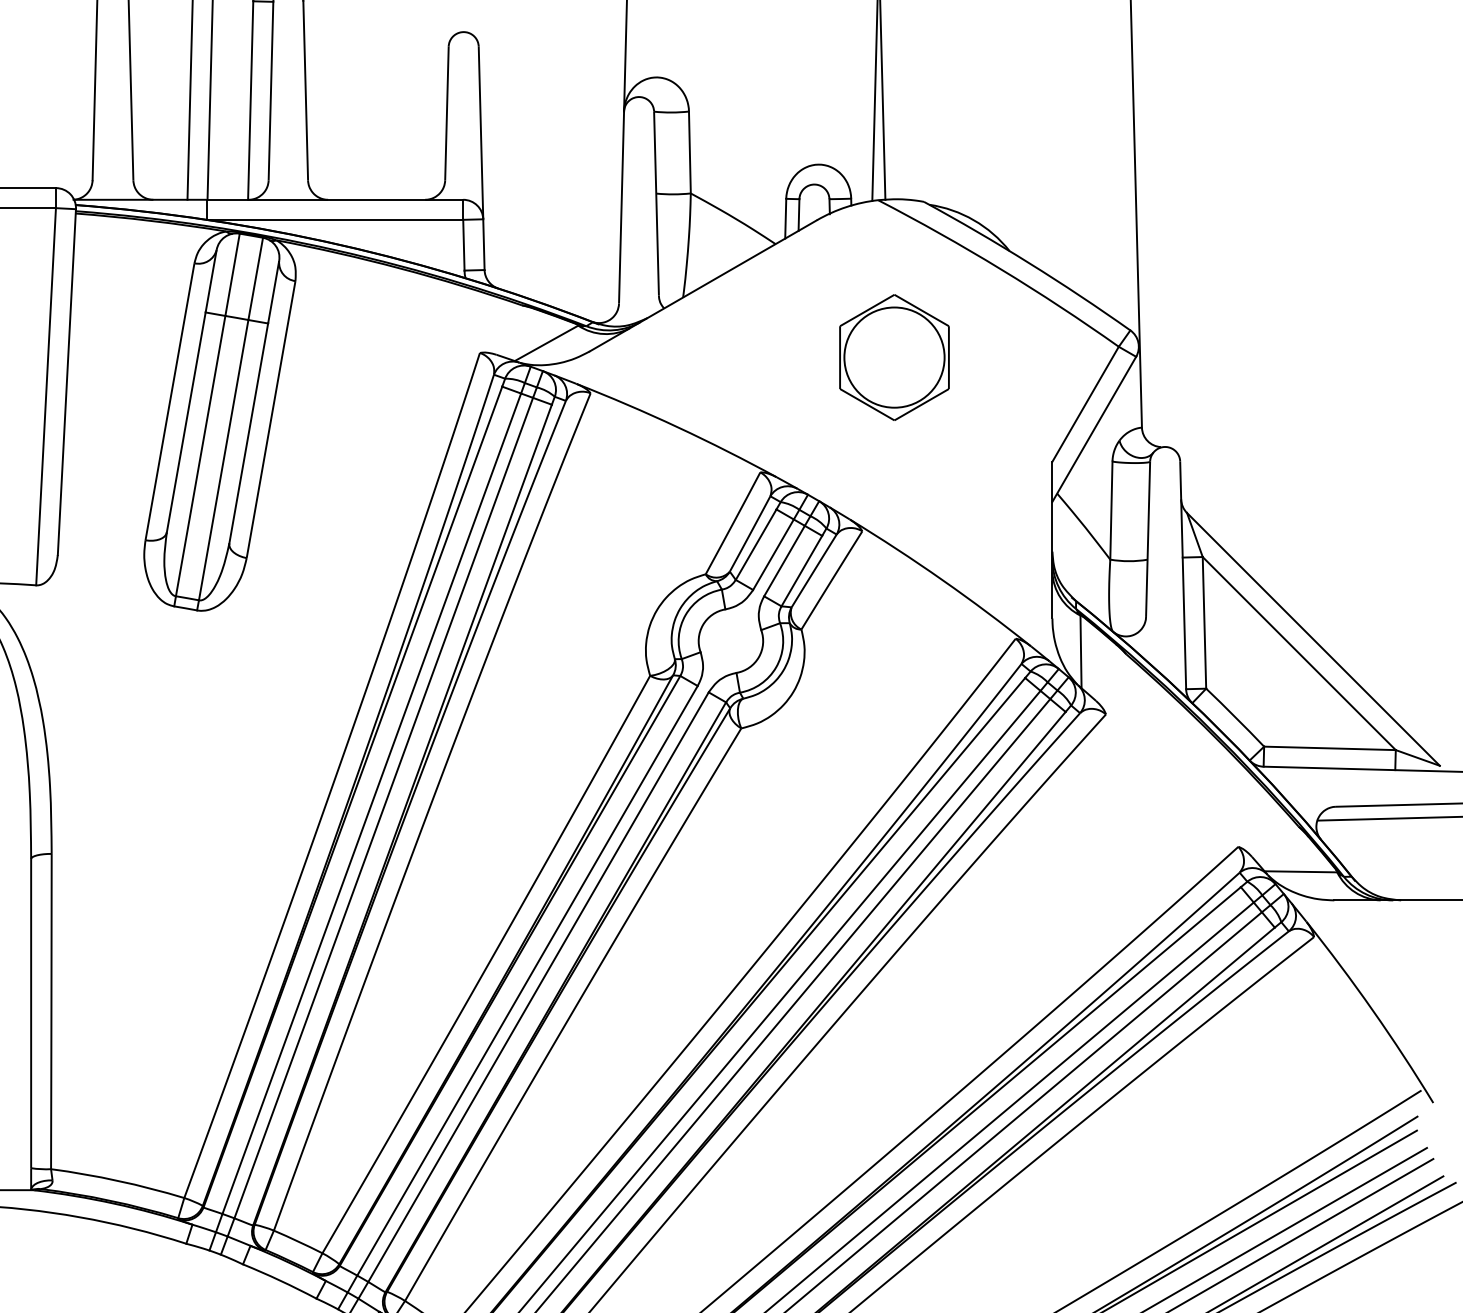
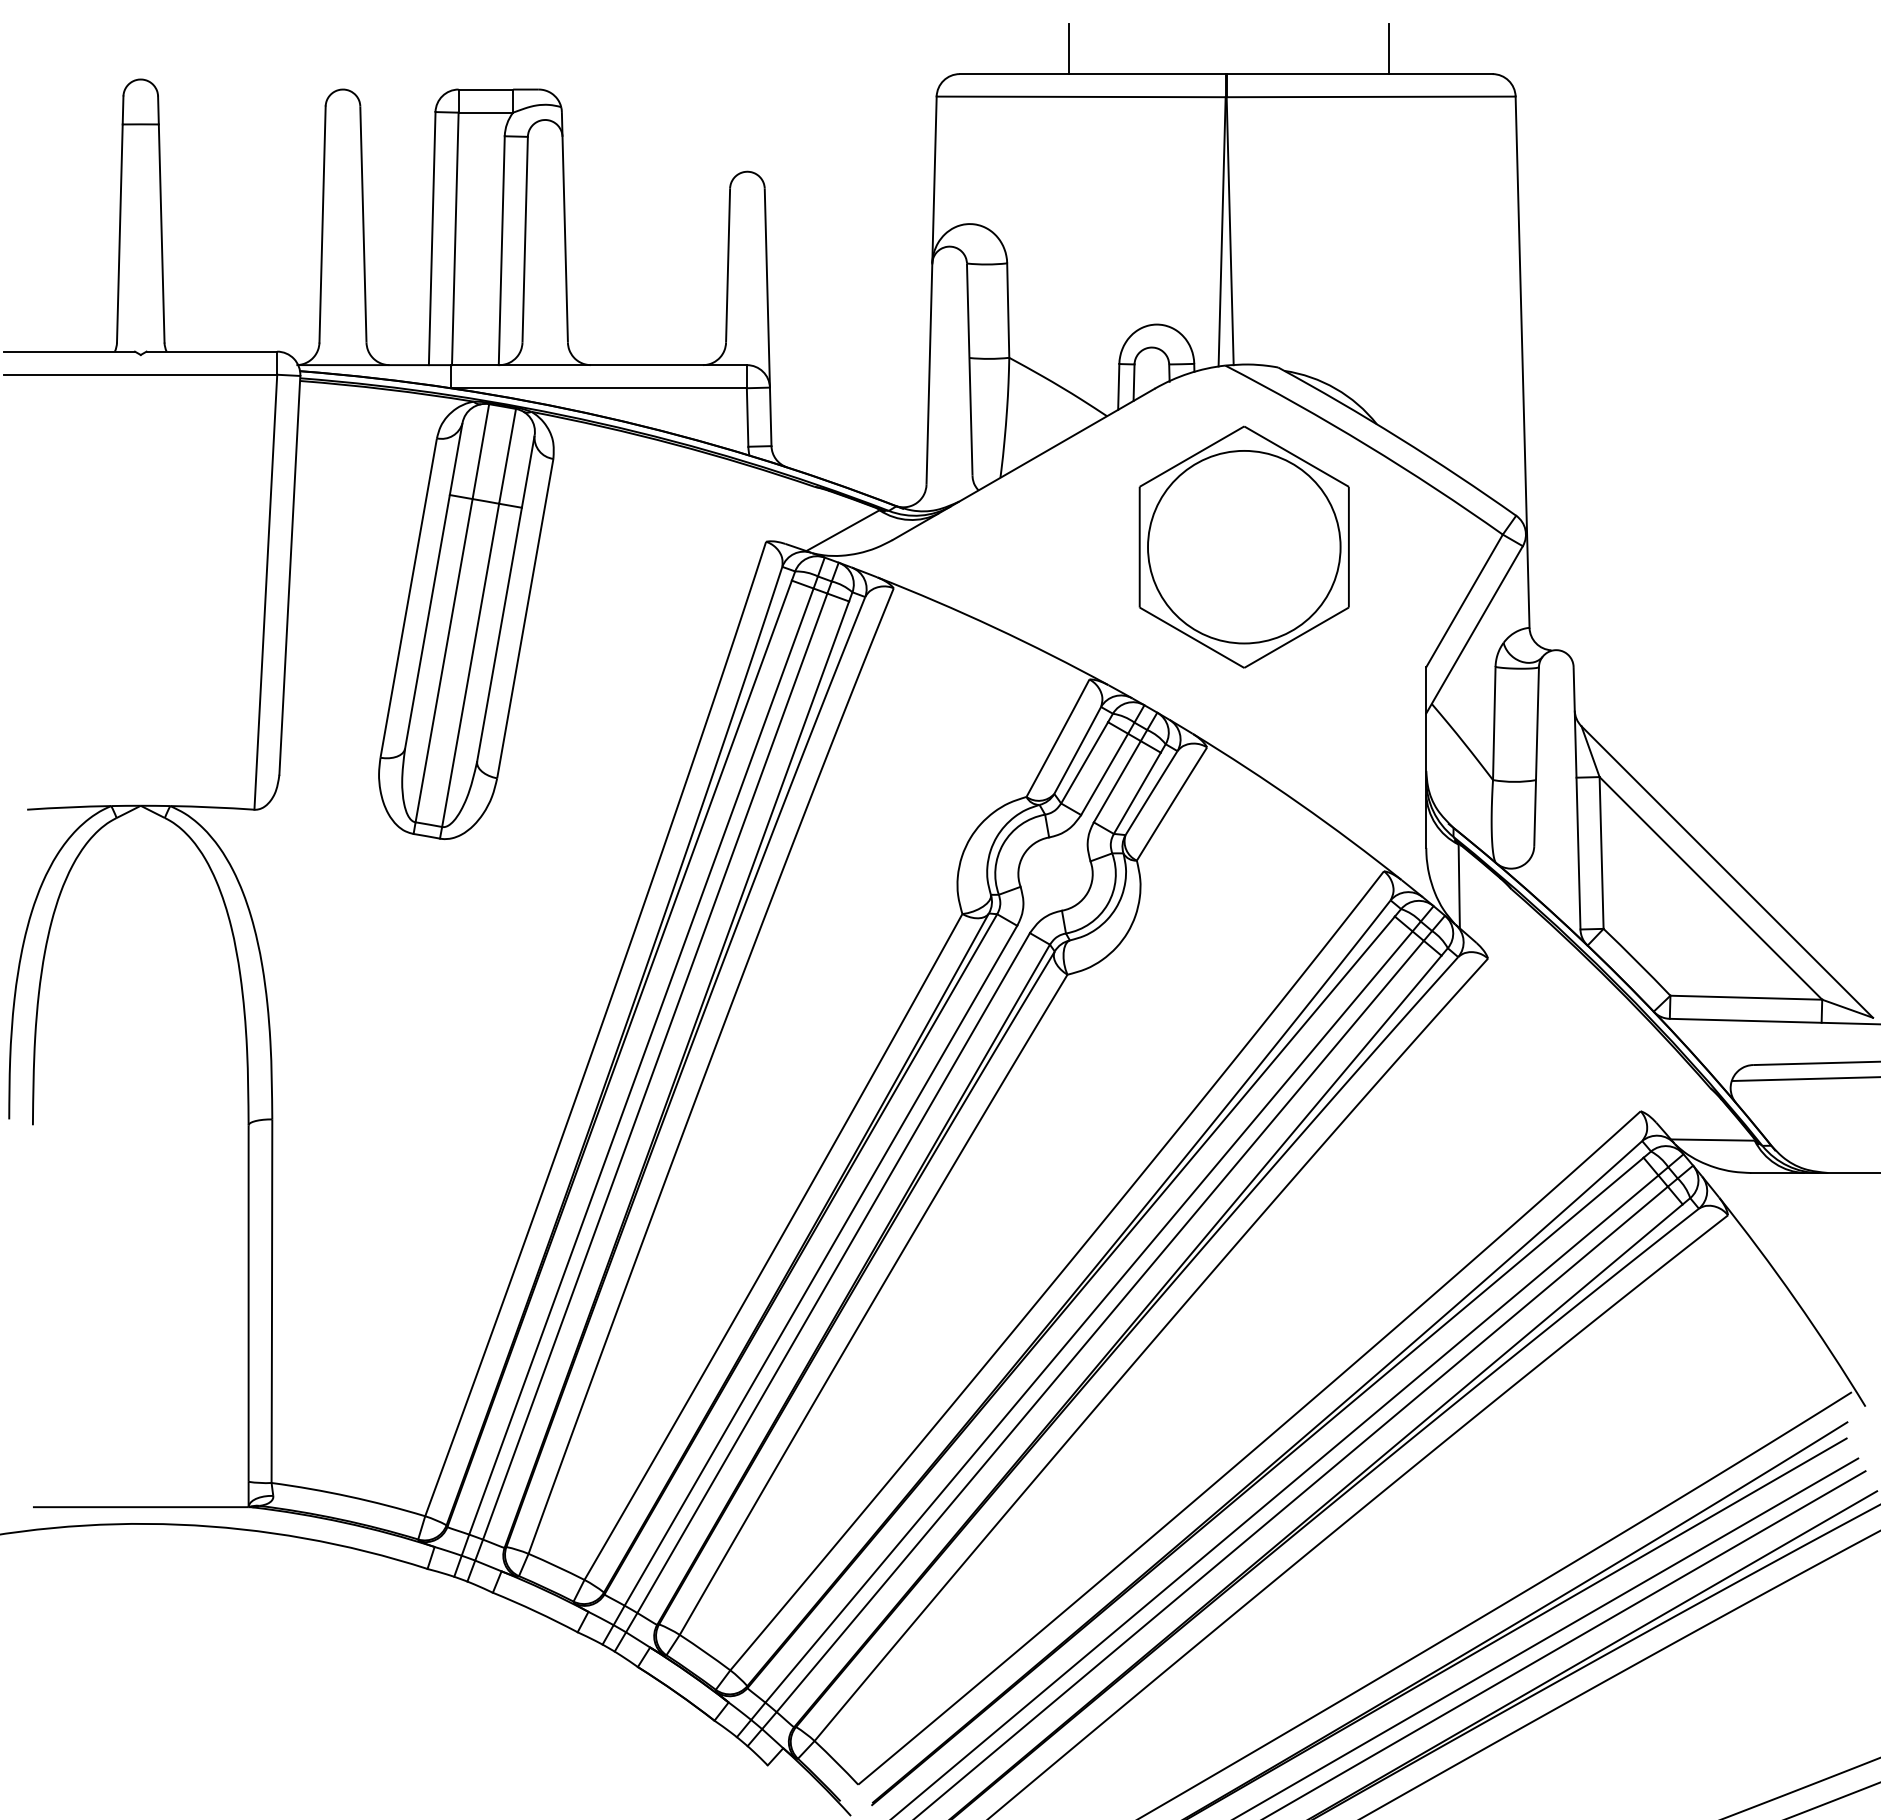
part: (893, 357) -> (1243, 546), size x1.67

